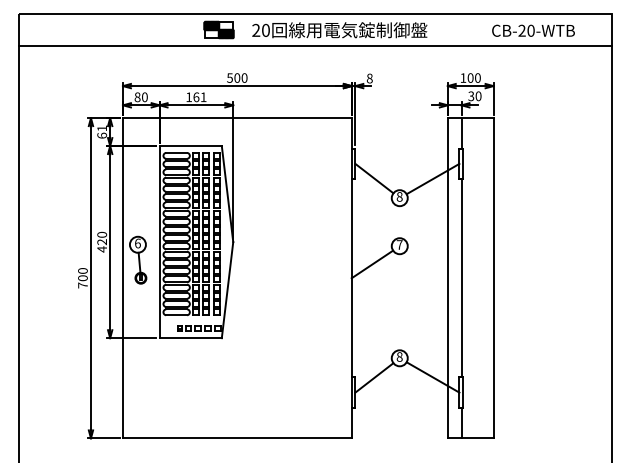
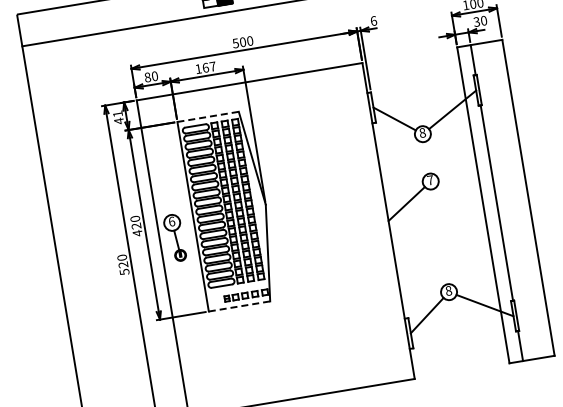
text: (369, 78) -> (373, 21), 8 -> 6
text: (203, 97) -> (212, 66), 161 -> 167
text: (102, 135) -> (119, 120), 61 -> 41
line: (191, 146) -> (208, 117), solid -> dashed
text: (82, 281) -> (123, 268), 700 -> 520
line: (191, 338) -> (240, 306), solid -> dashed

